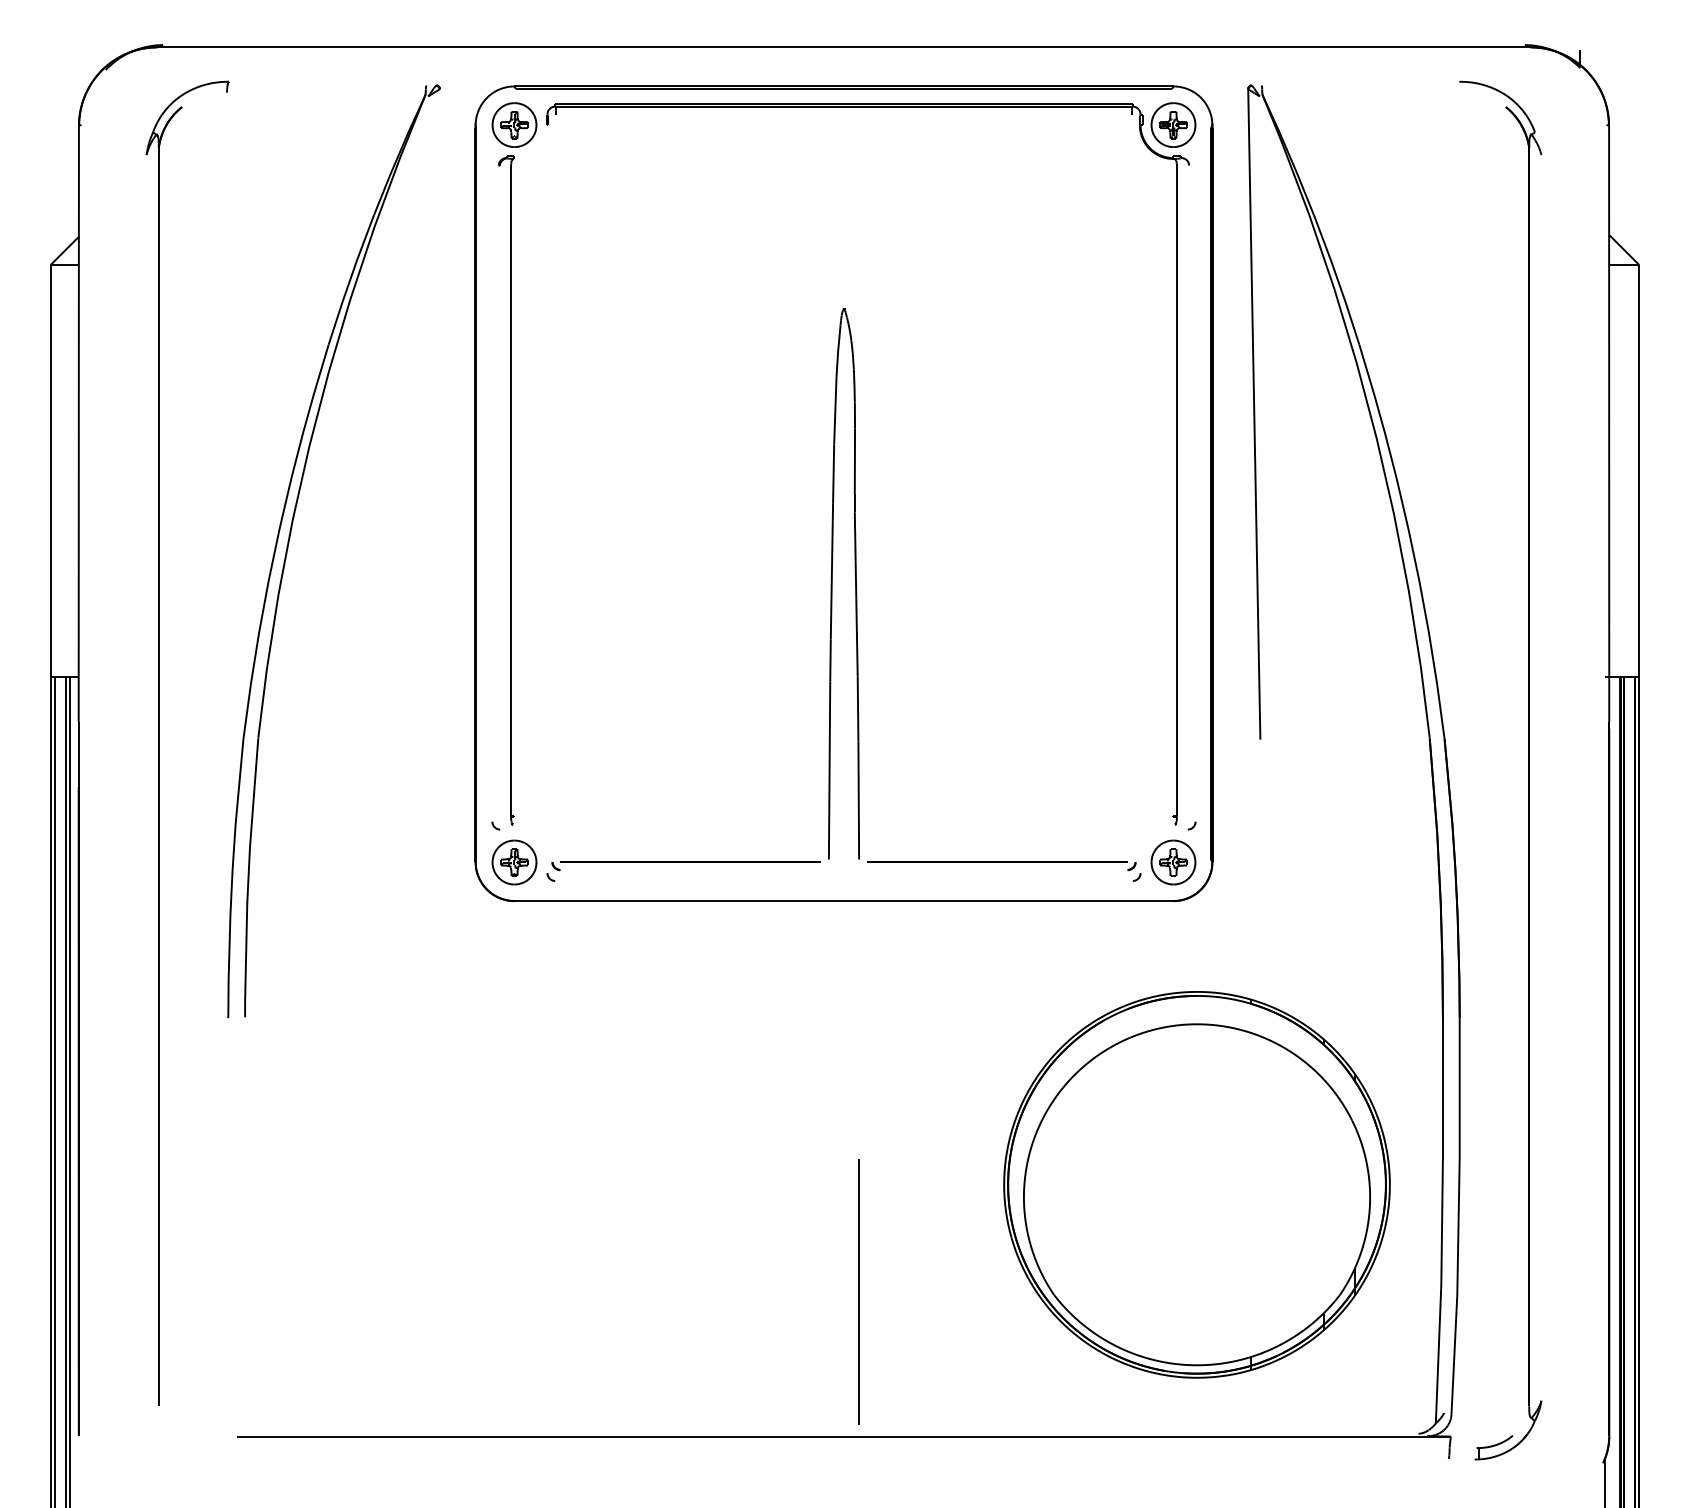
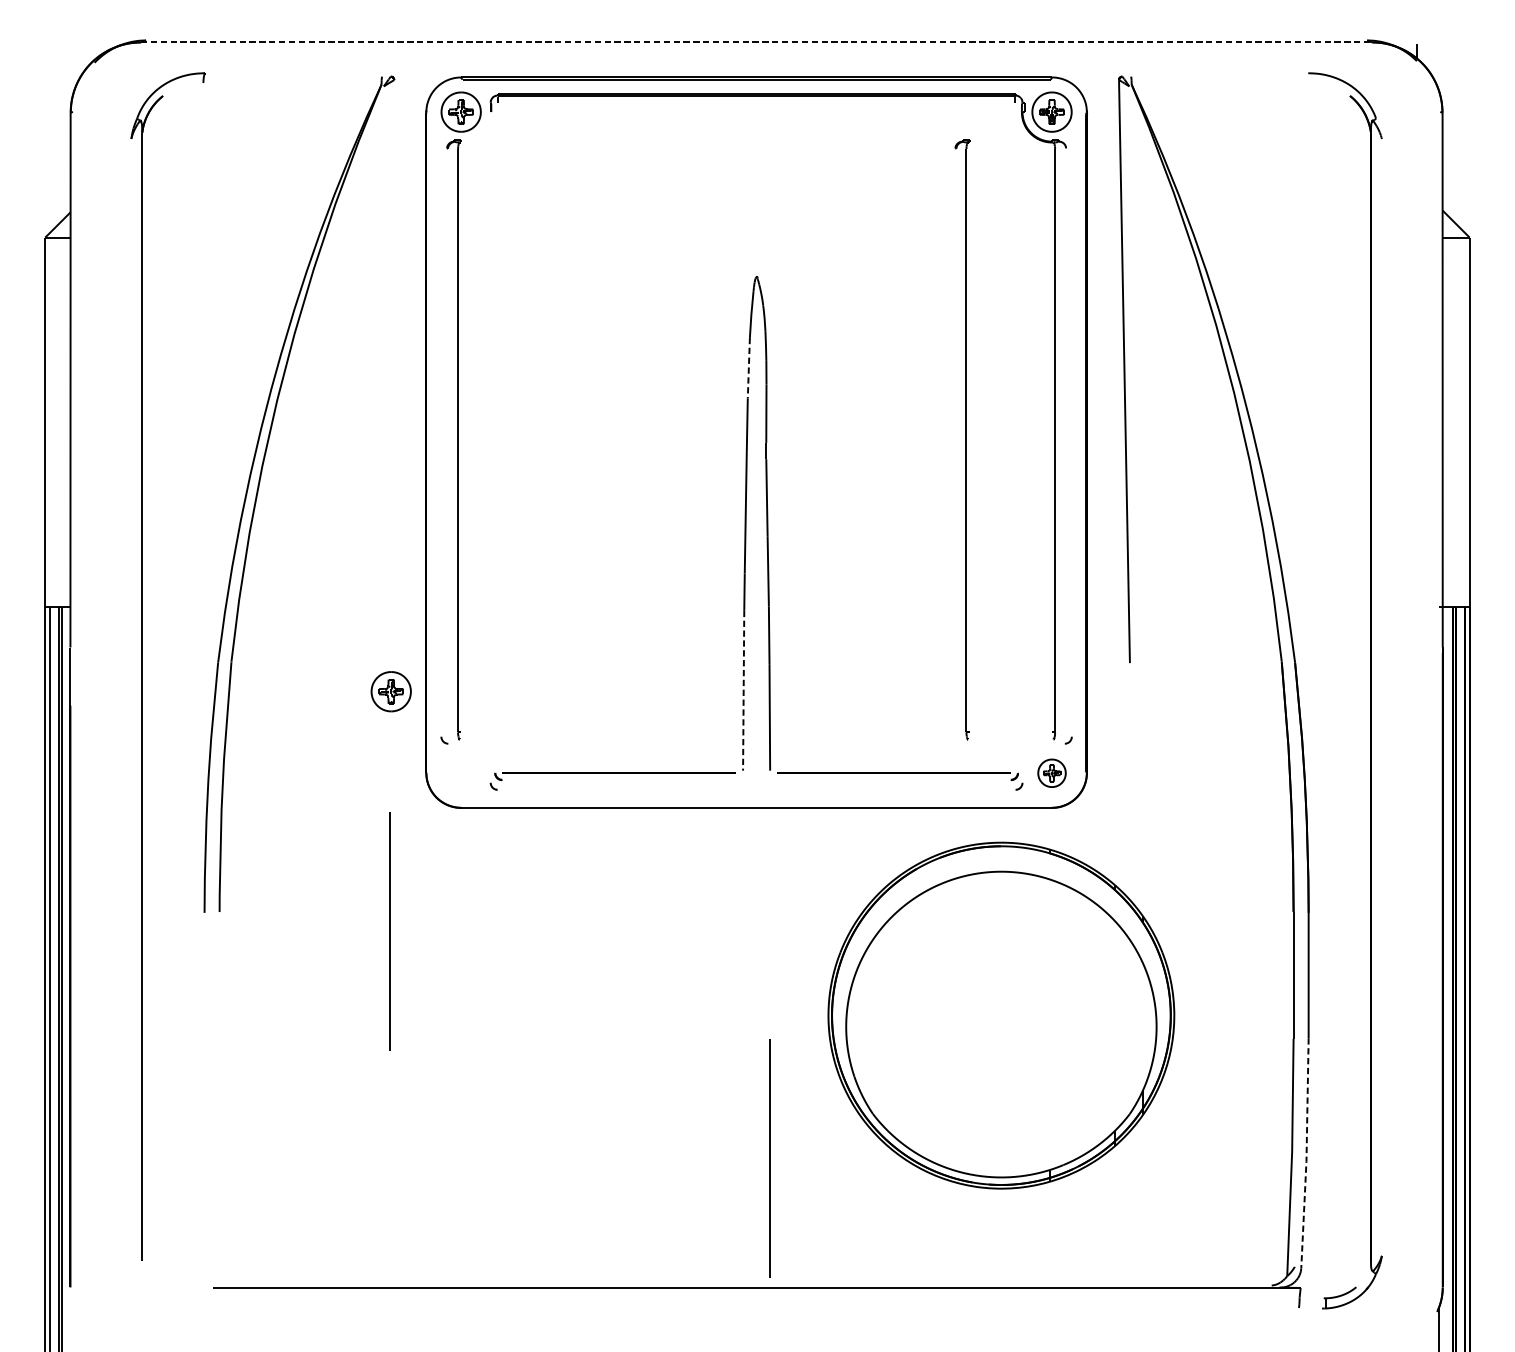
line: (844, 47) -> (757, 42), solid -> dashed
line: (835, 410) -> (748, 368), solid -> dashed
part: (1073, 490) -> (962, 439), added
line: (829, 770) -> (743, 690), solid -> dashed
part: (514, 862) -> (391, 691), moved
part: (1173, 862) -> (1052, 773), size x0.7
line: (434, 1038) -> (389, 931), added
part: (1196, 1184) -> (1000, 1015), moved
line: (1457, 1287) -> (1306, 1154), solid -> dashed

